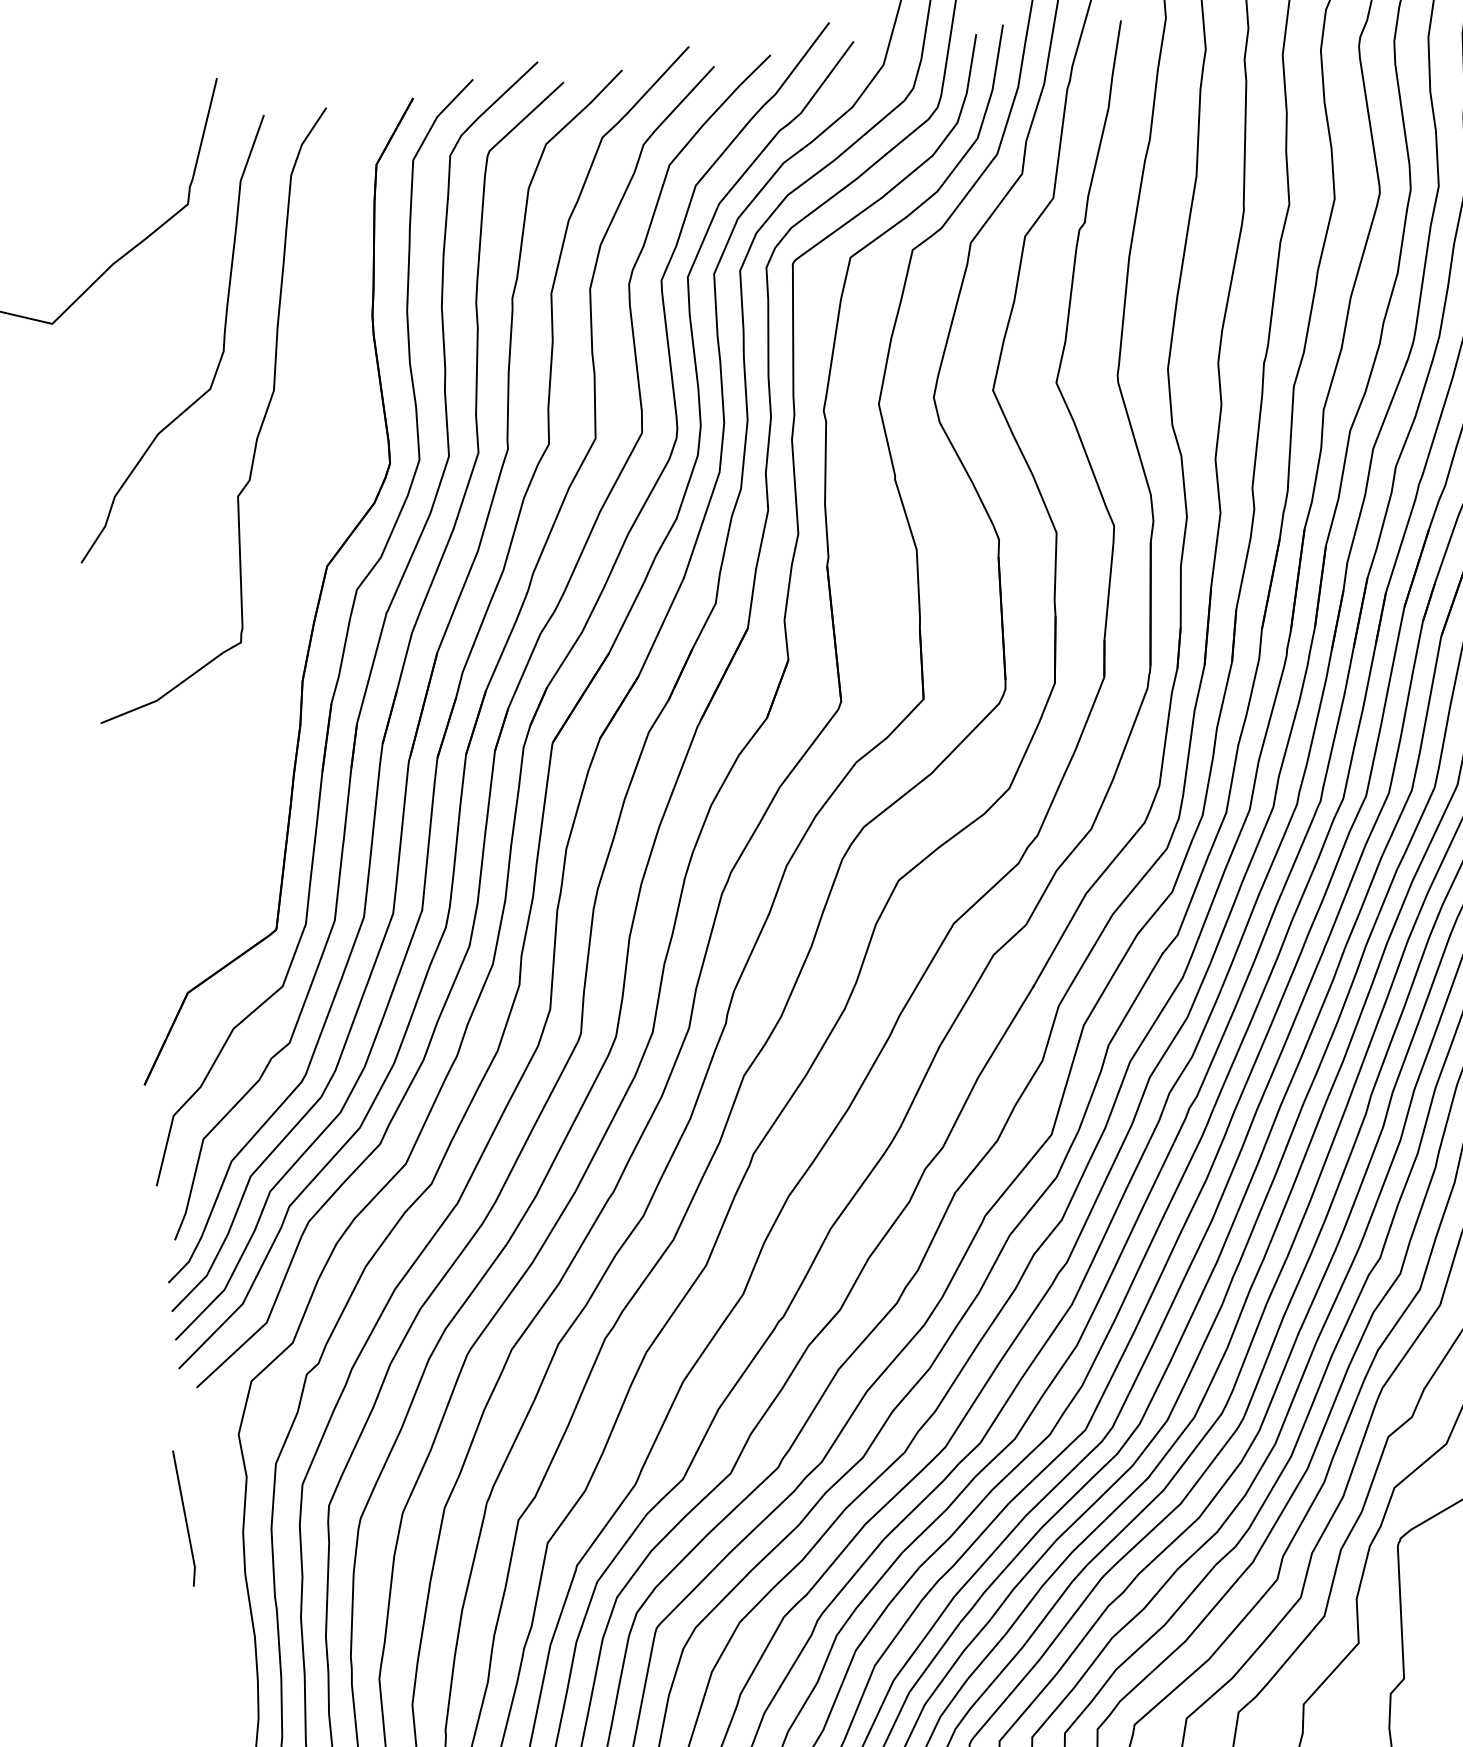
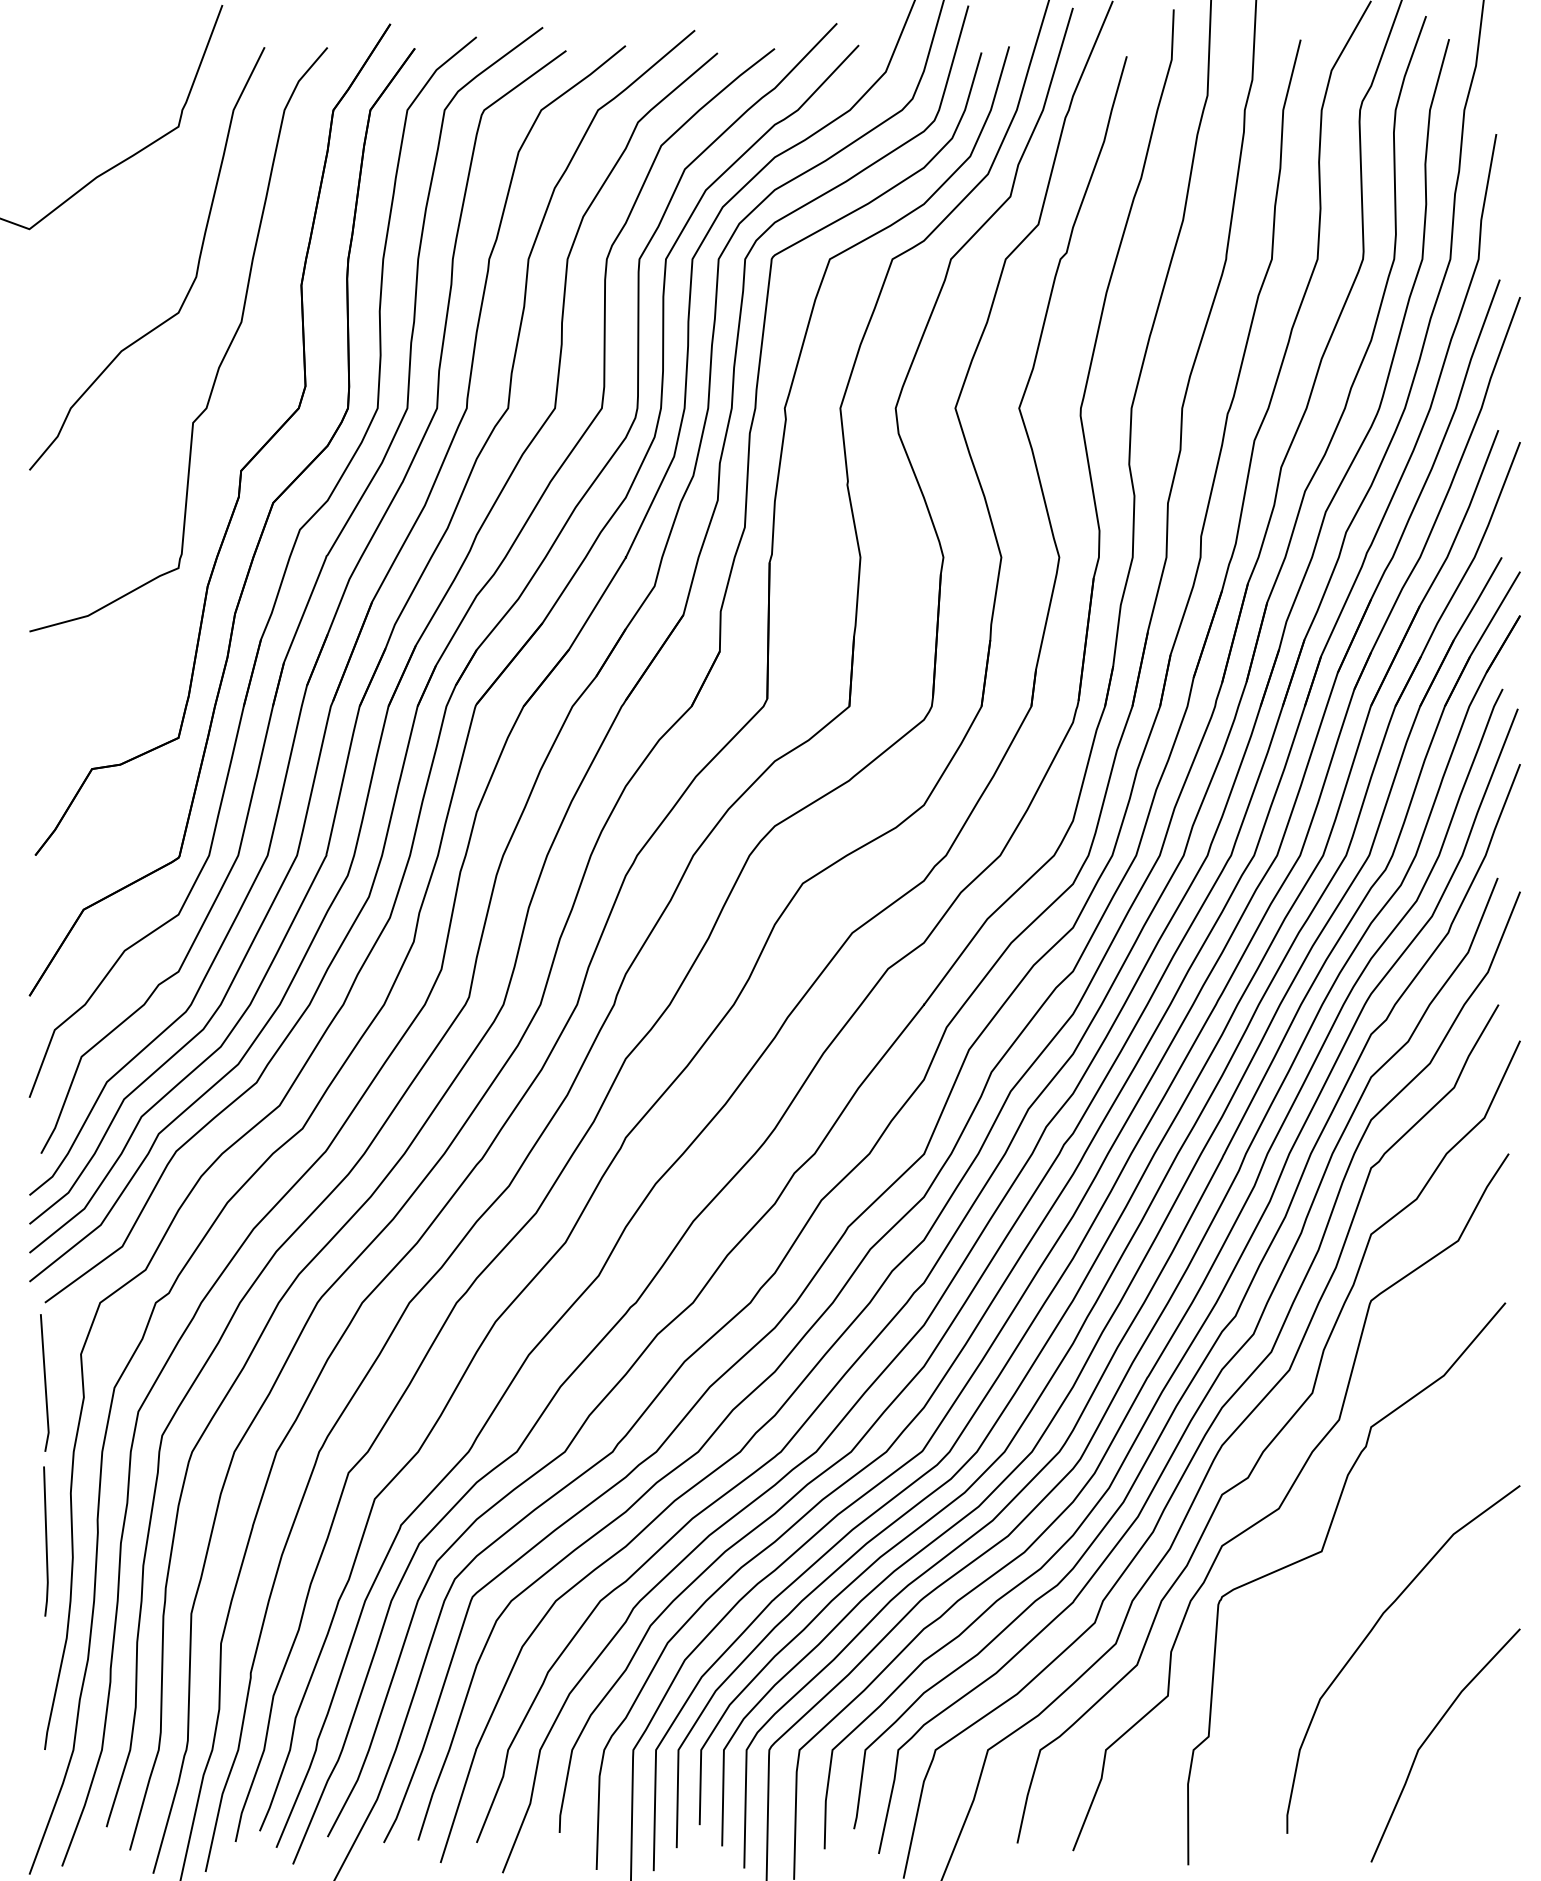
part: (291, 535) -> (241, 468), added
line: (184, 1517) -> (44, 1382), moved
line: (225, 1624) -> (45, 1541), added

